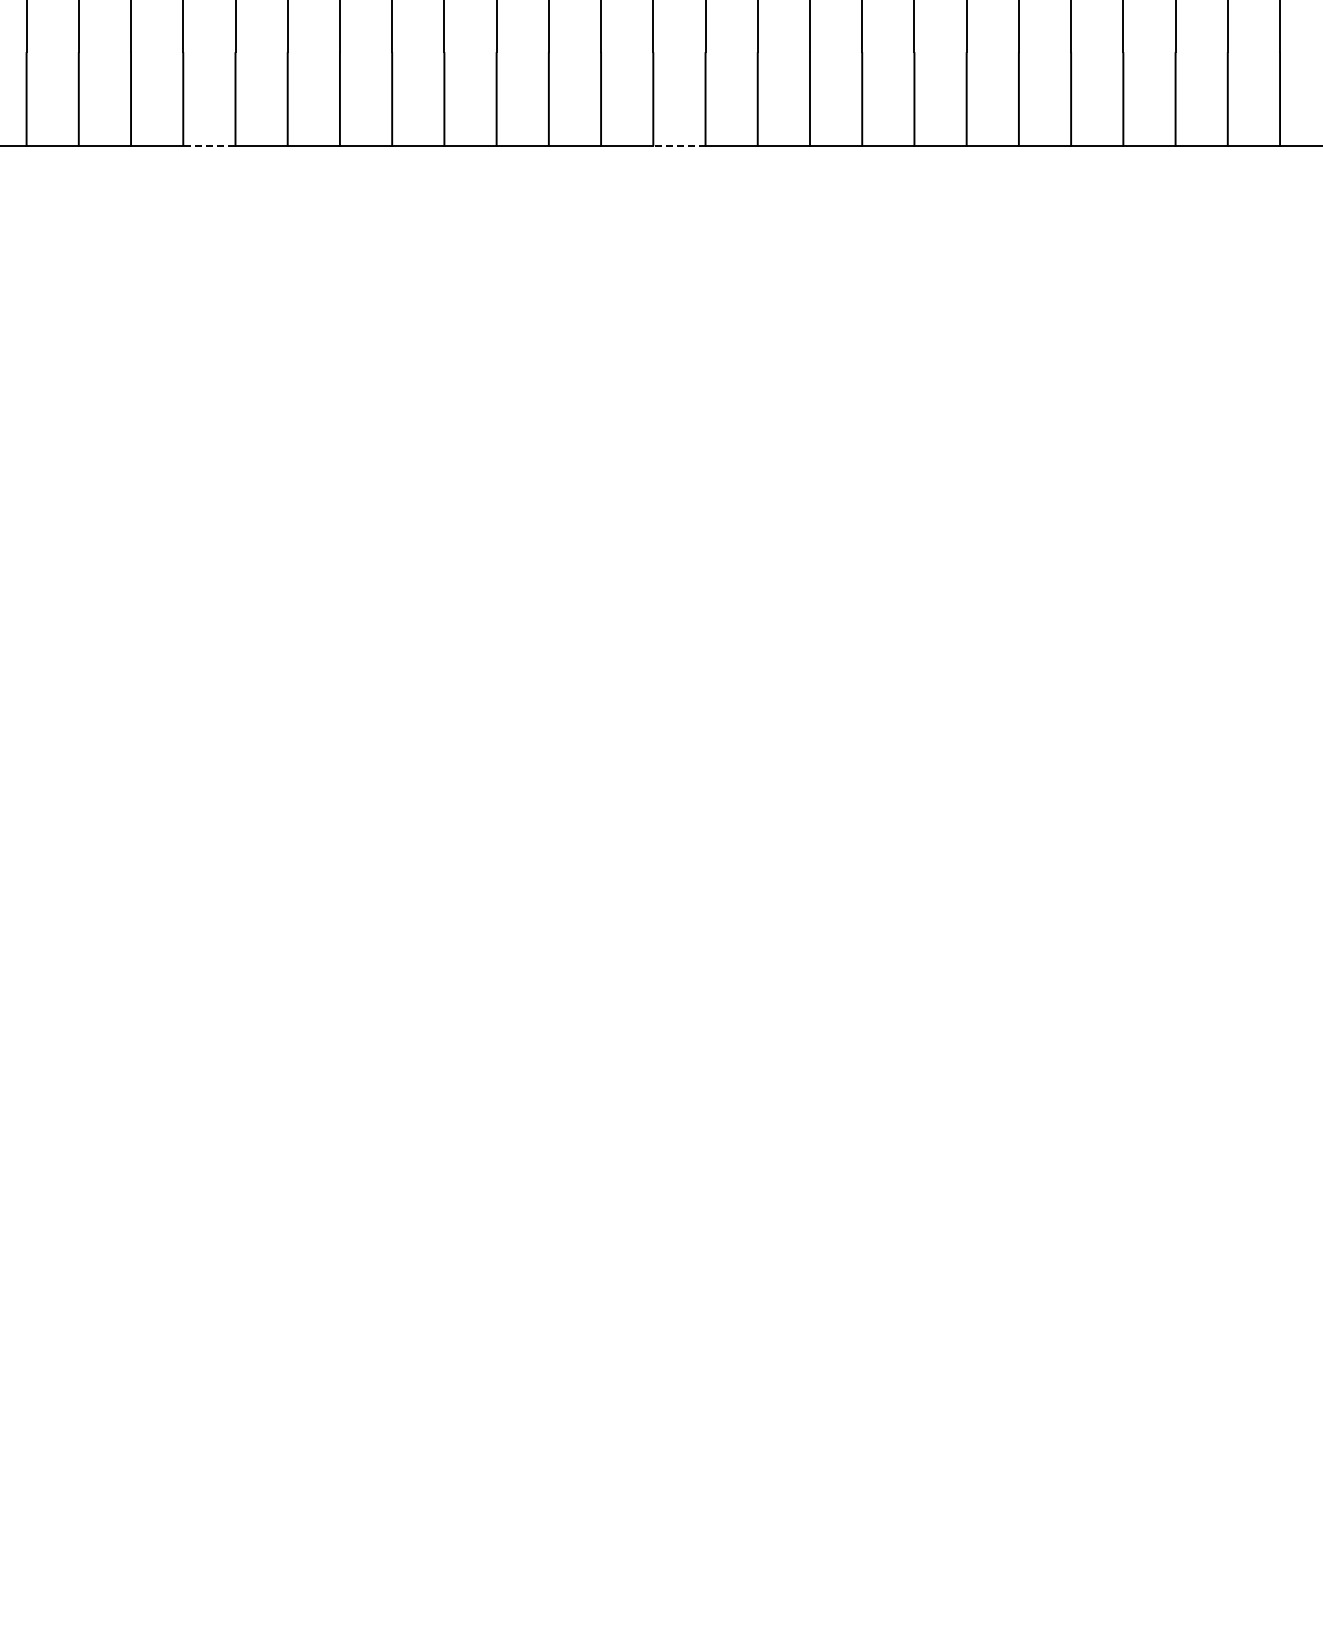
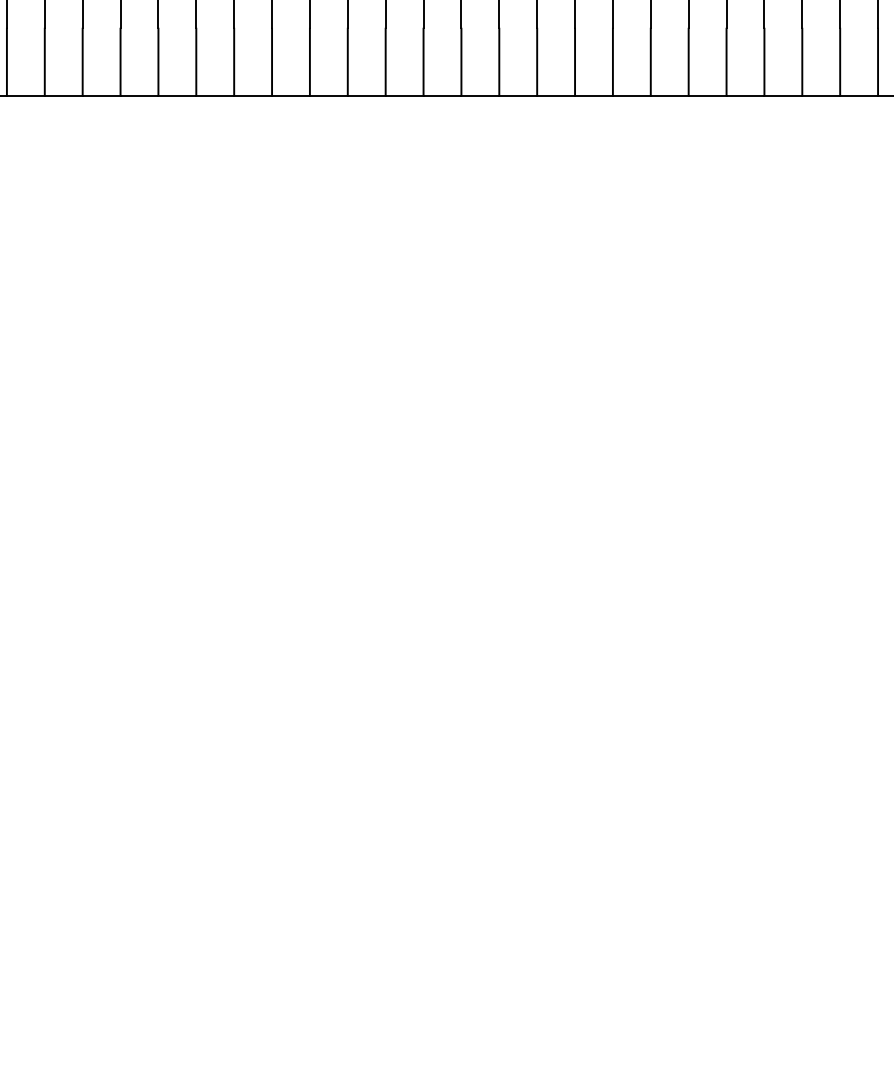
line: (208, 146) -> (63, 96), dashed -> solid
line: (678, 146) -> (403, 96), dashed -> solid

